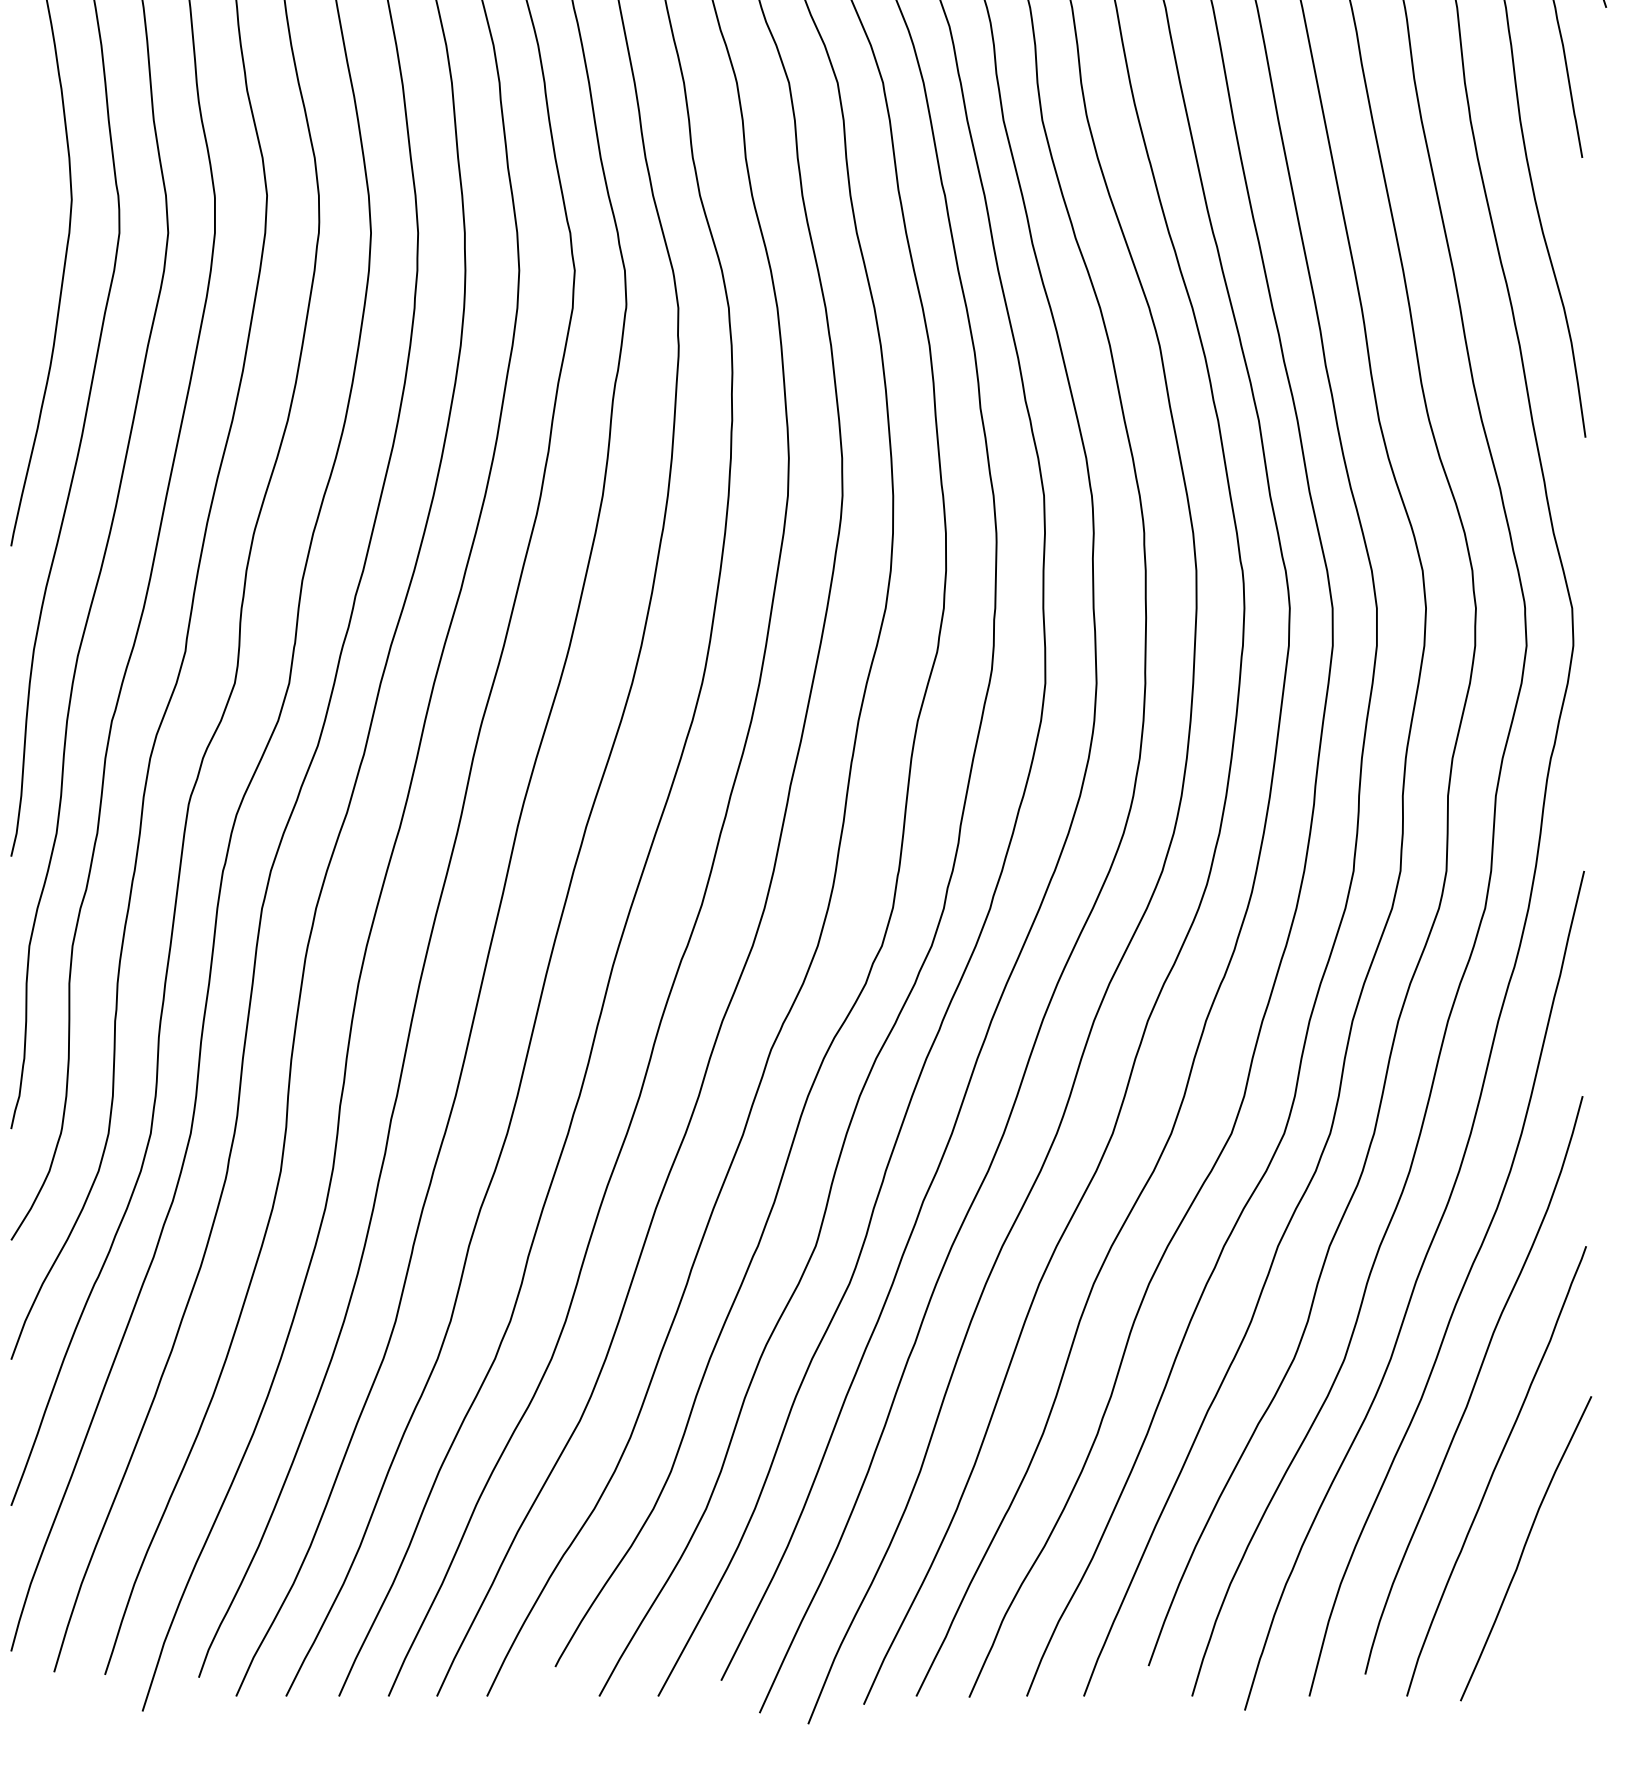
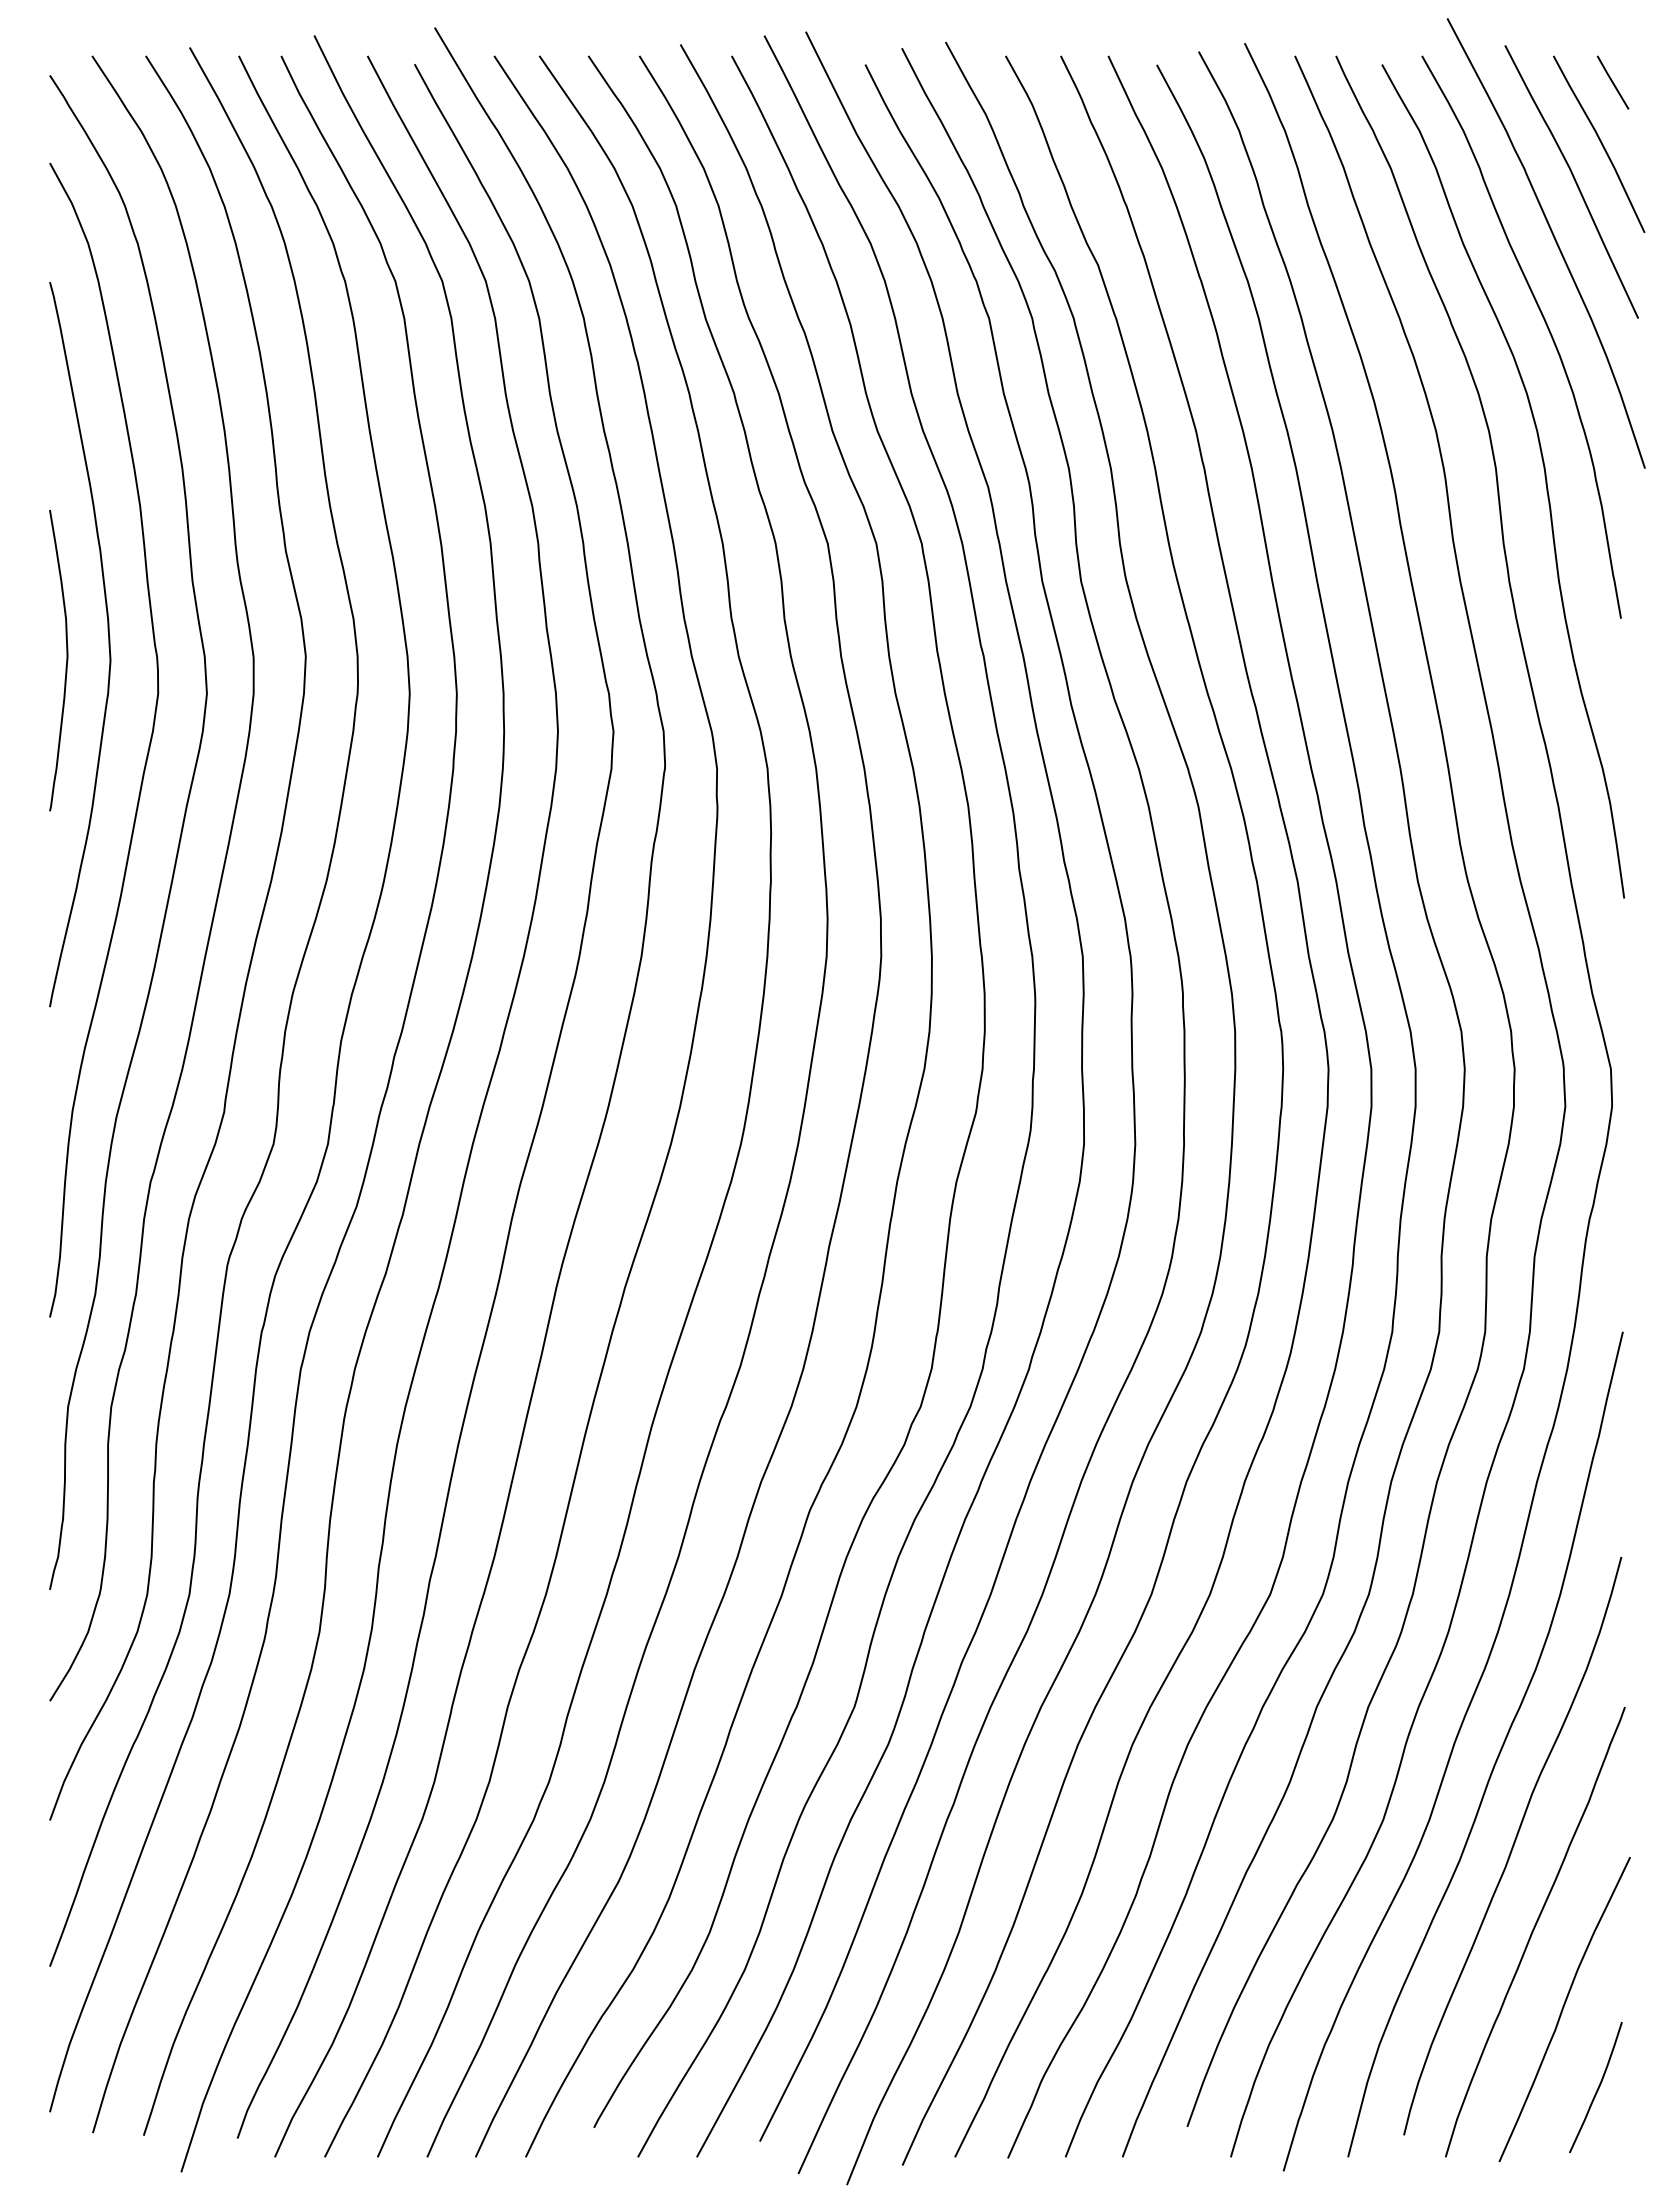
curve: (27, 199) -> (66, 660), added
curve: (1558, 1626) -> (1597, 2087), added

